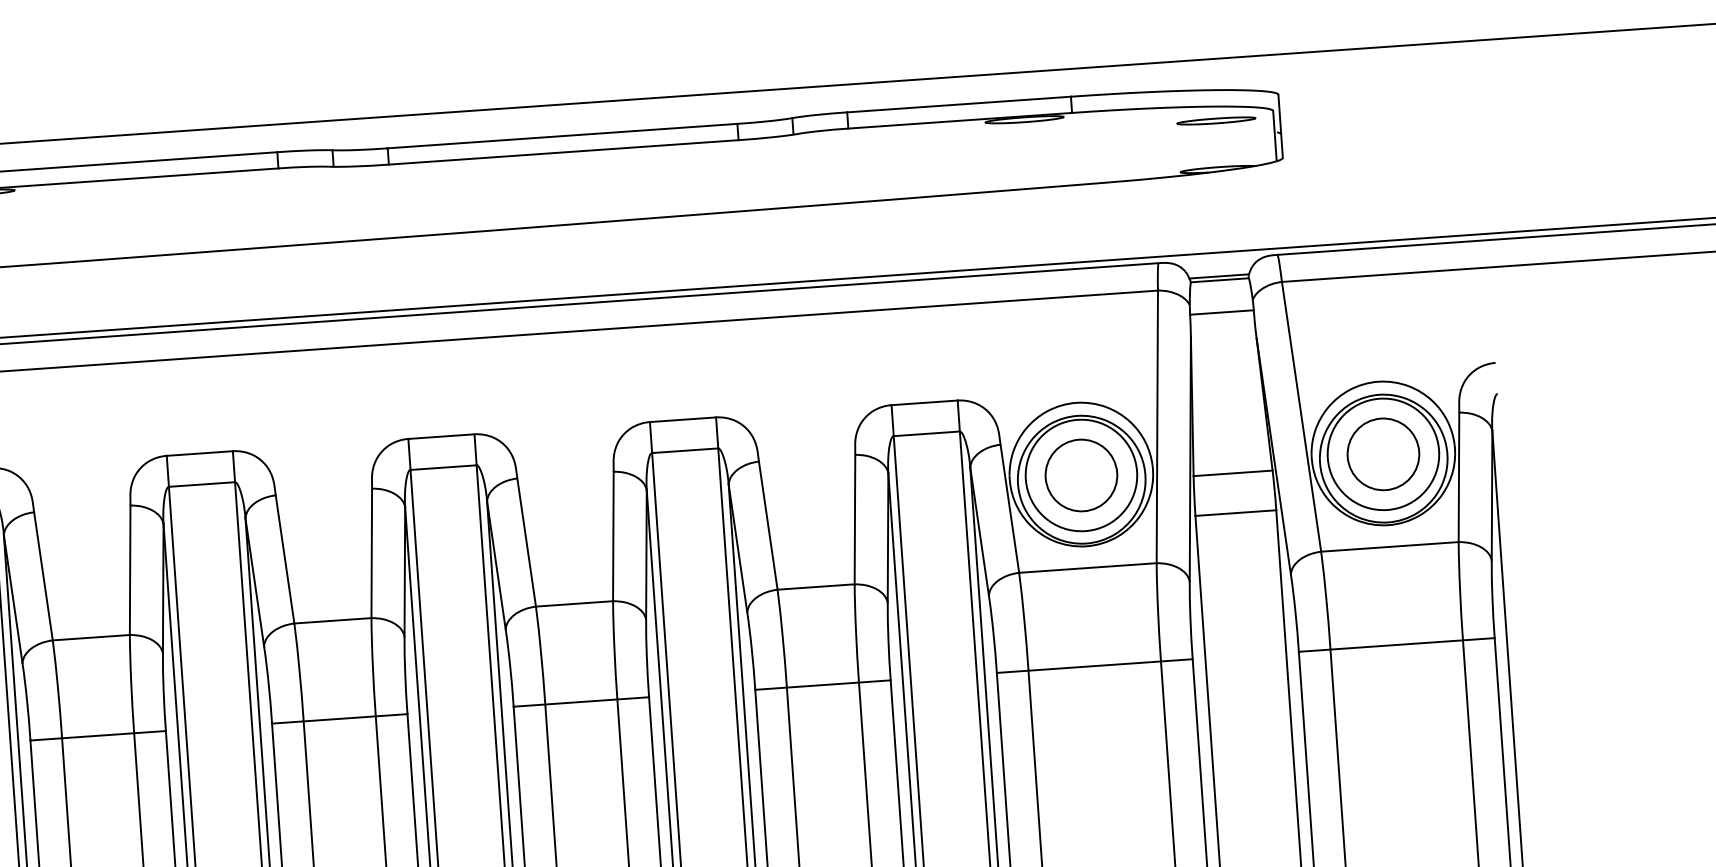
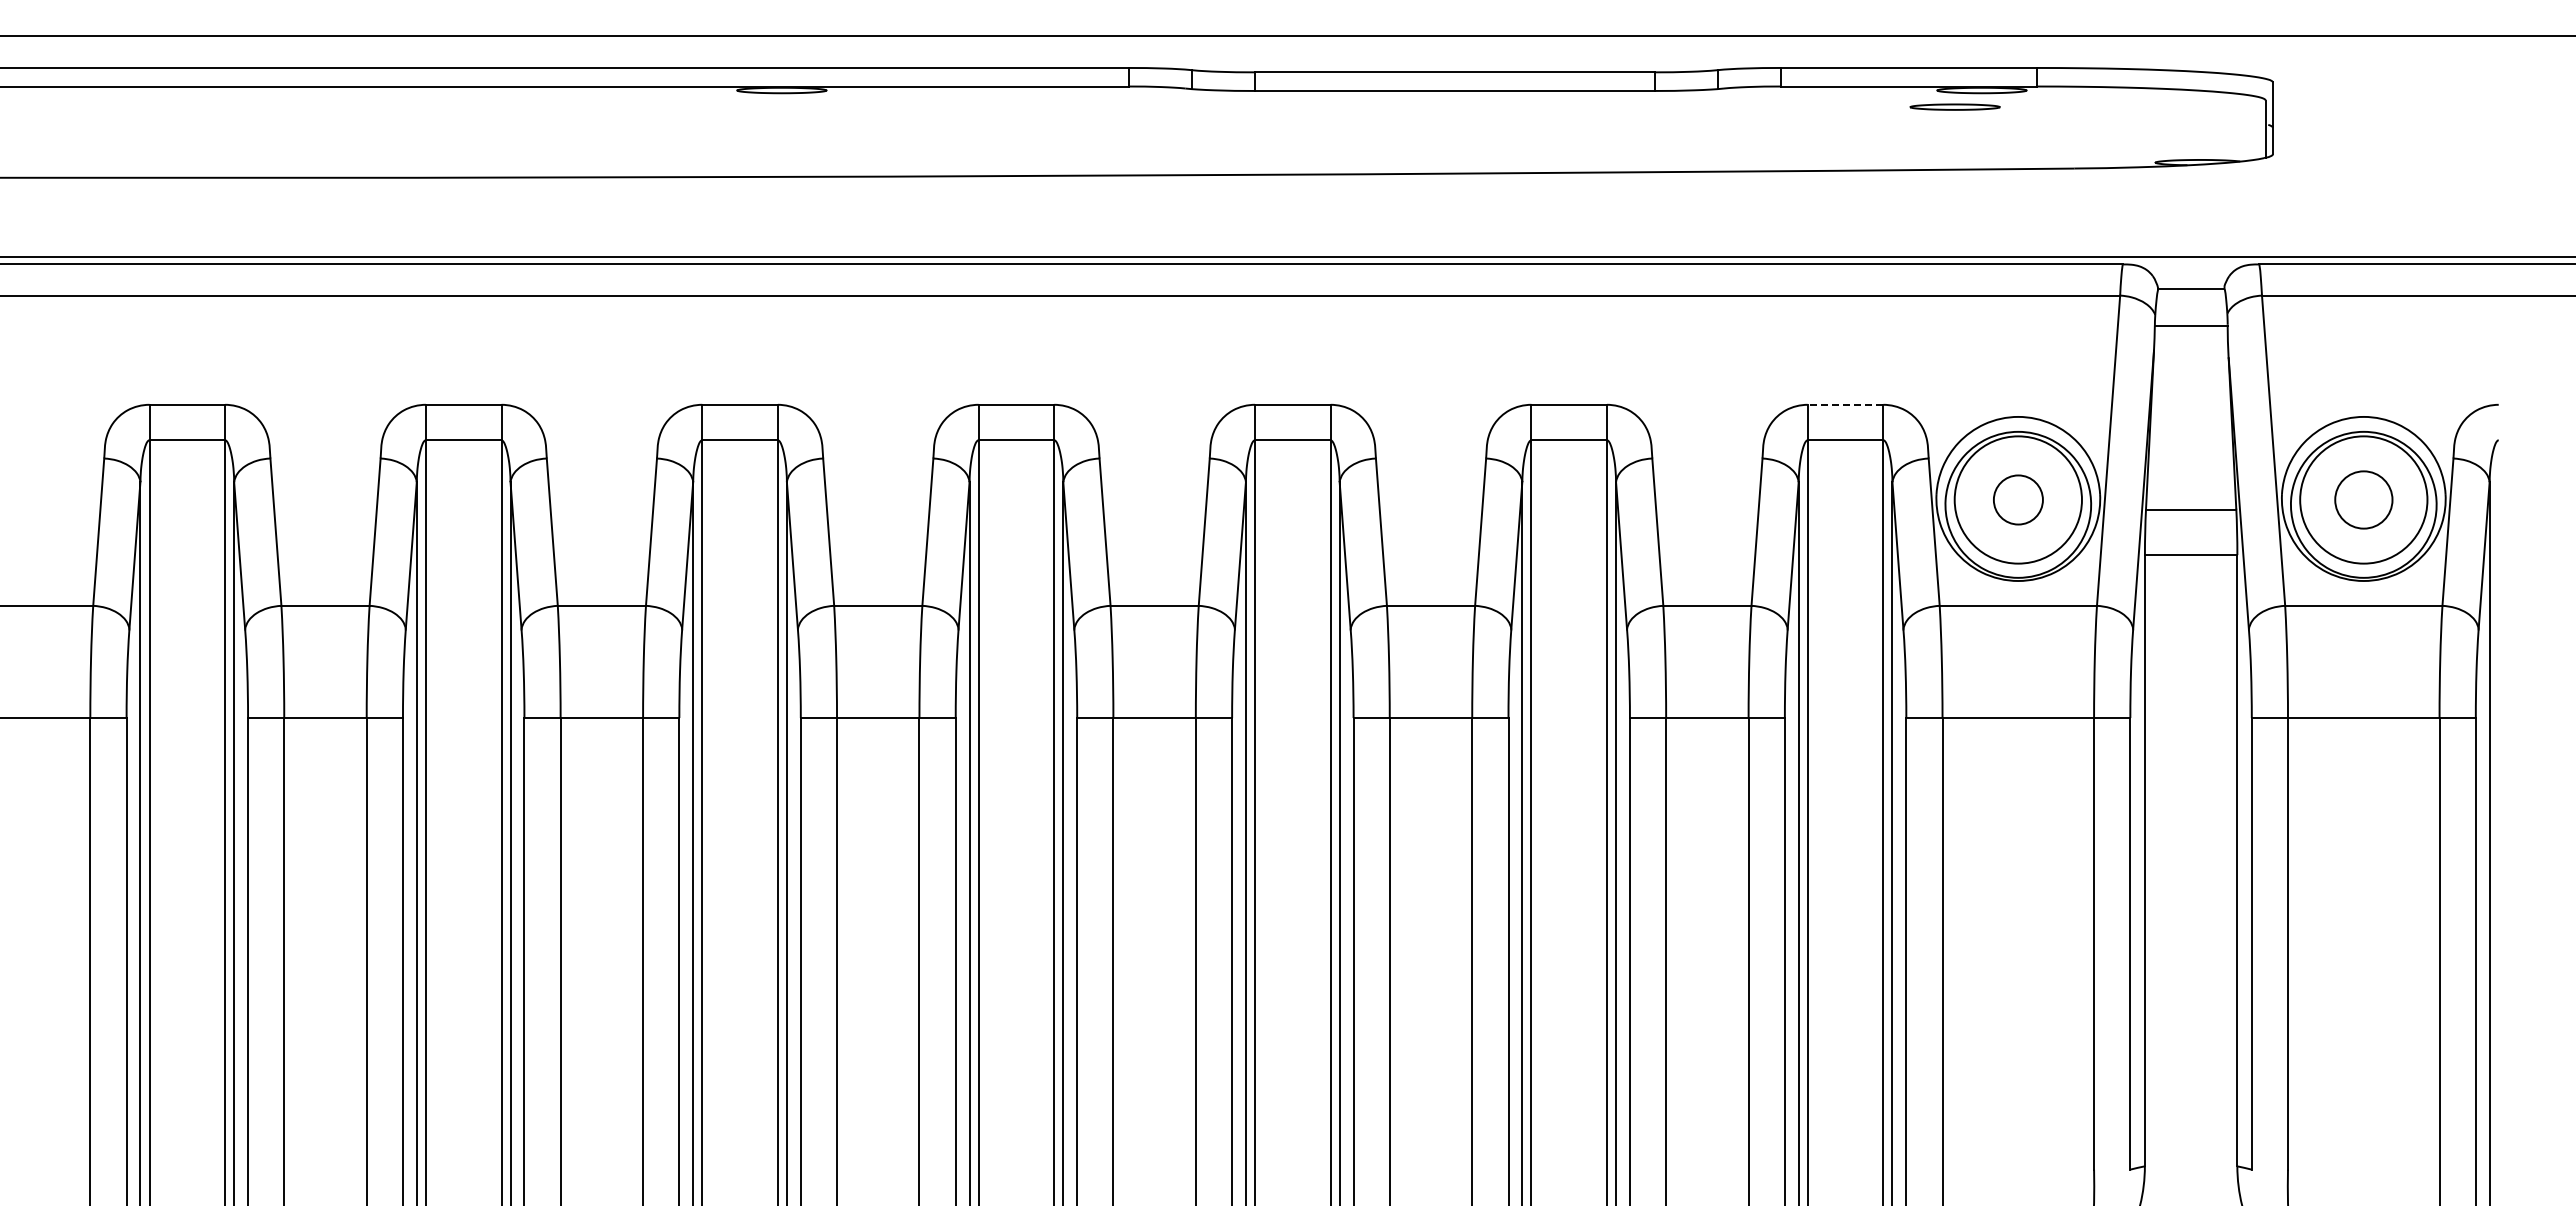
part: (1215, 120) -> (1954, 106), moved
line: (1218, 276) -> (2190, 284), removed
line: (924, 402) -> (1845, 404), solid -> dashed
circle: (1383, 453) -> (2363, 499), size x0.7
circle: (1081, 475) -> (2018, 499), size x0.6

